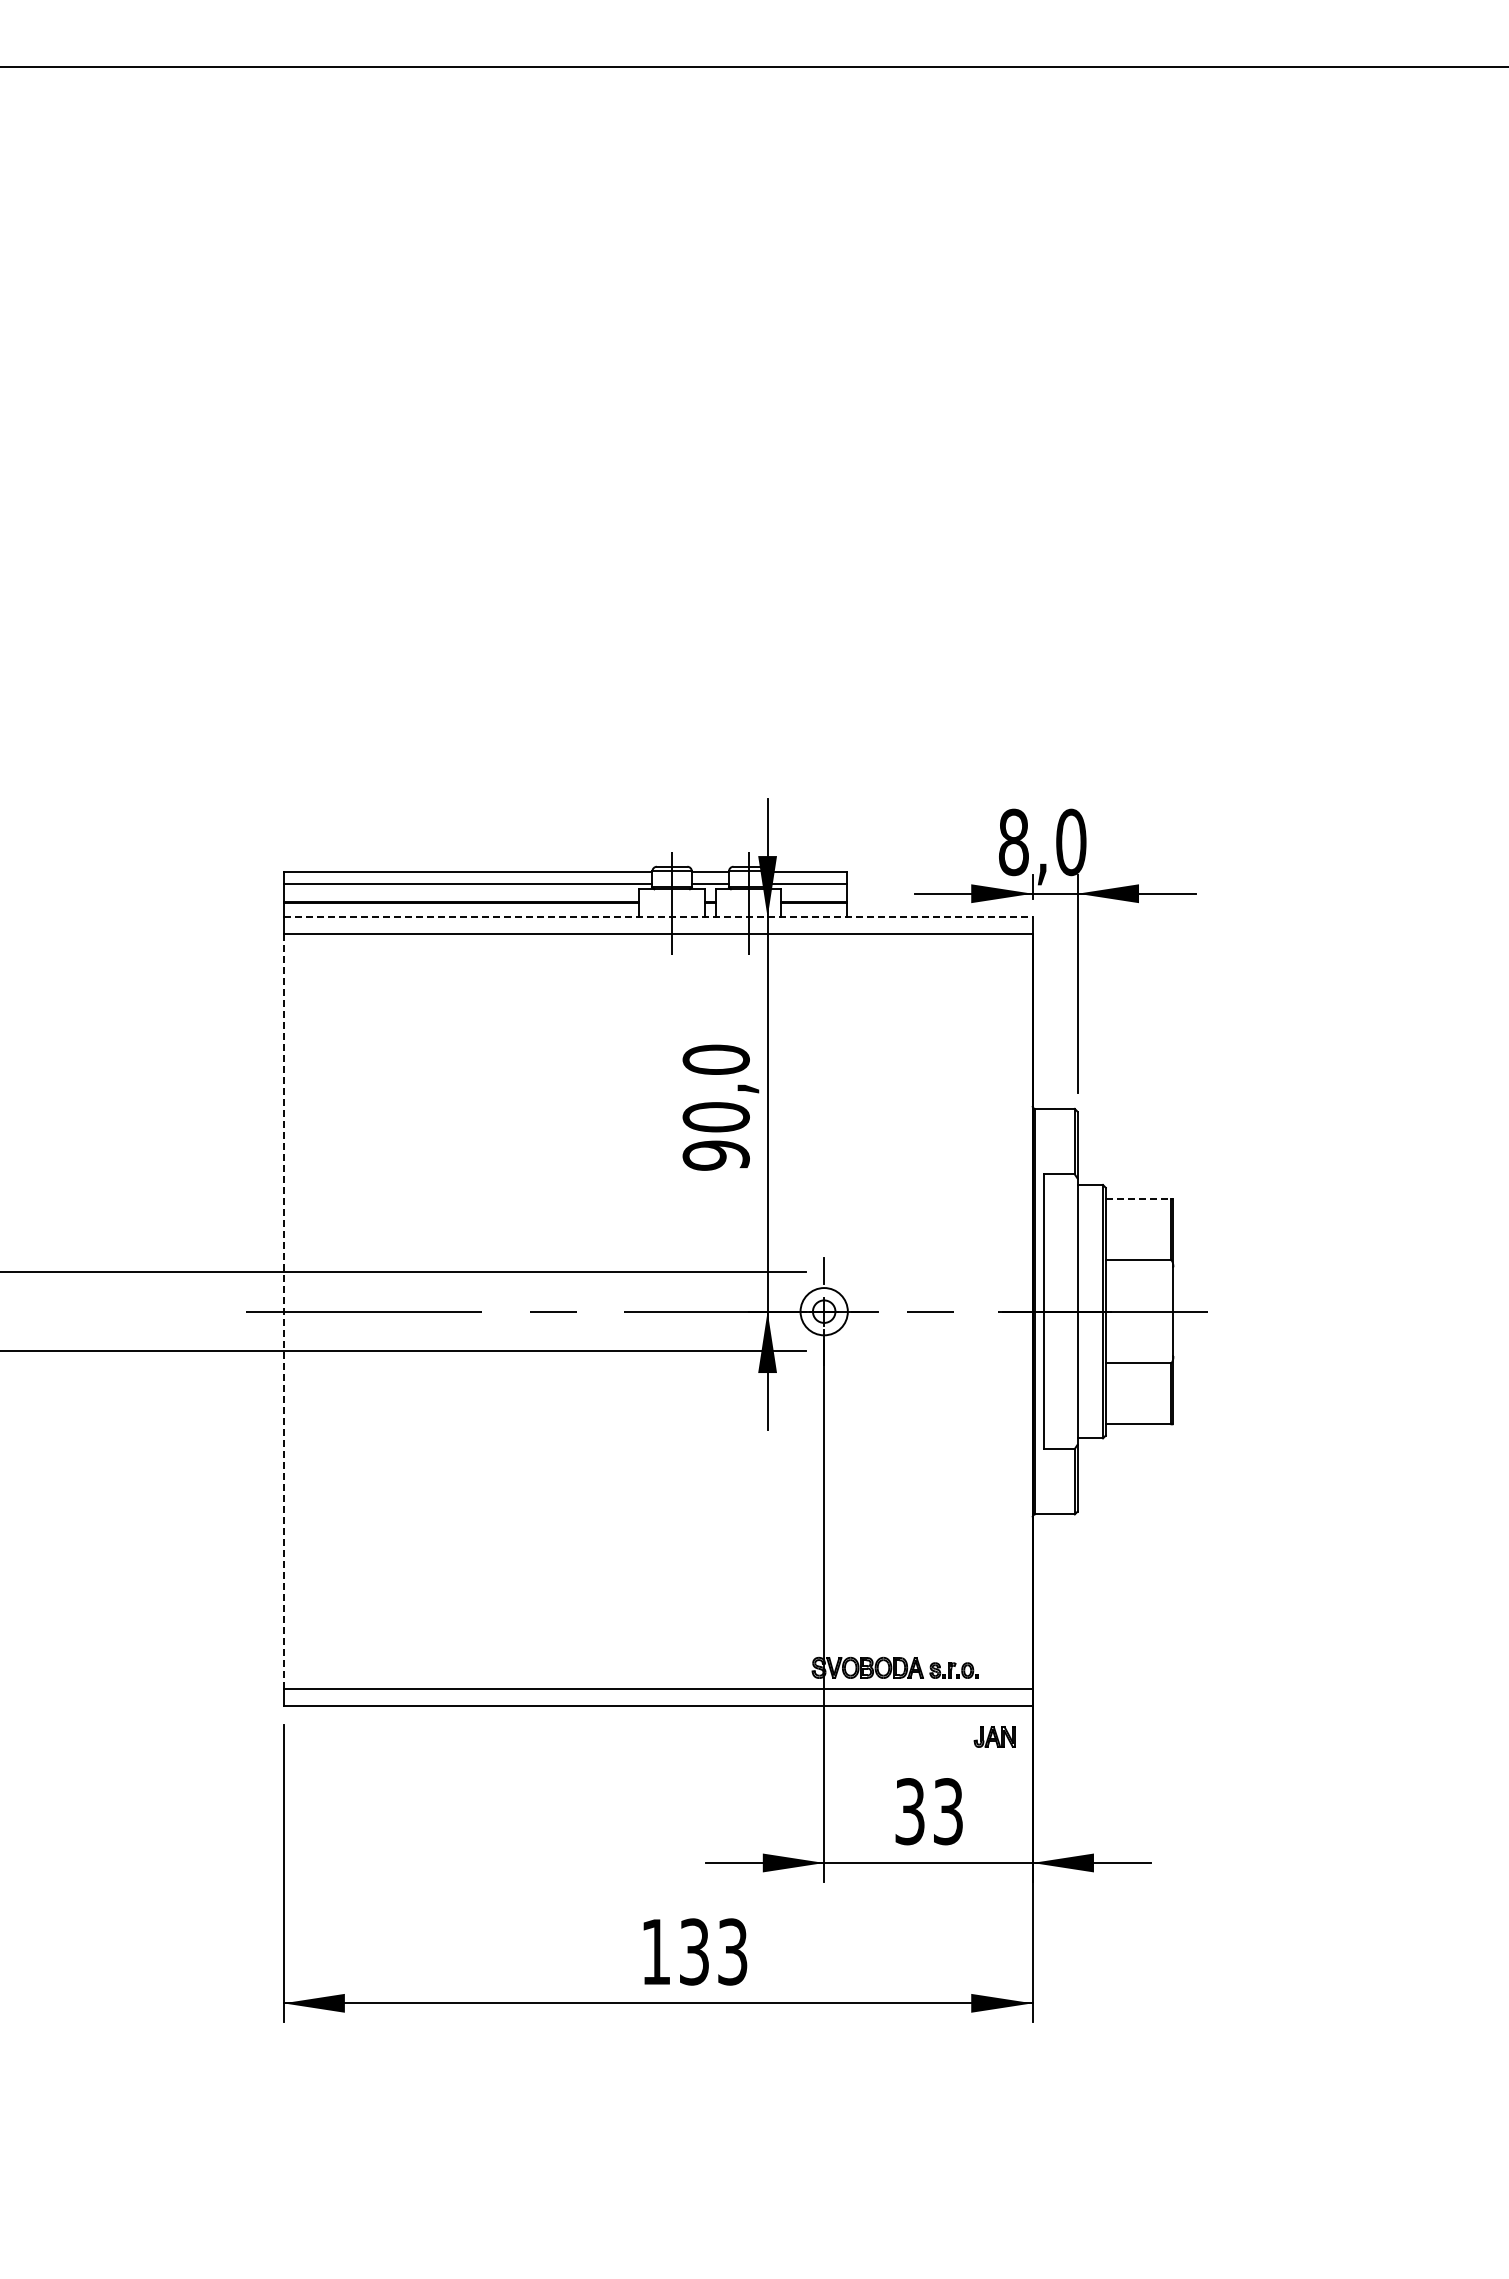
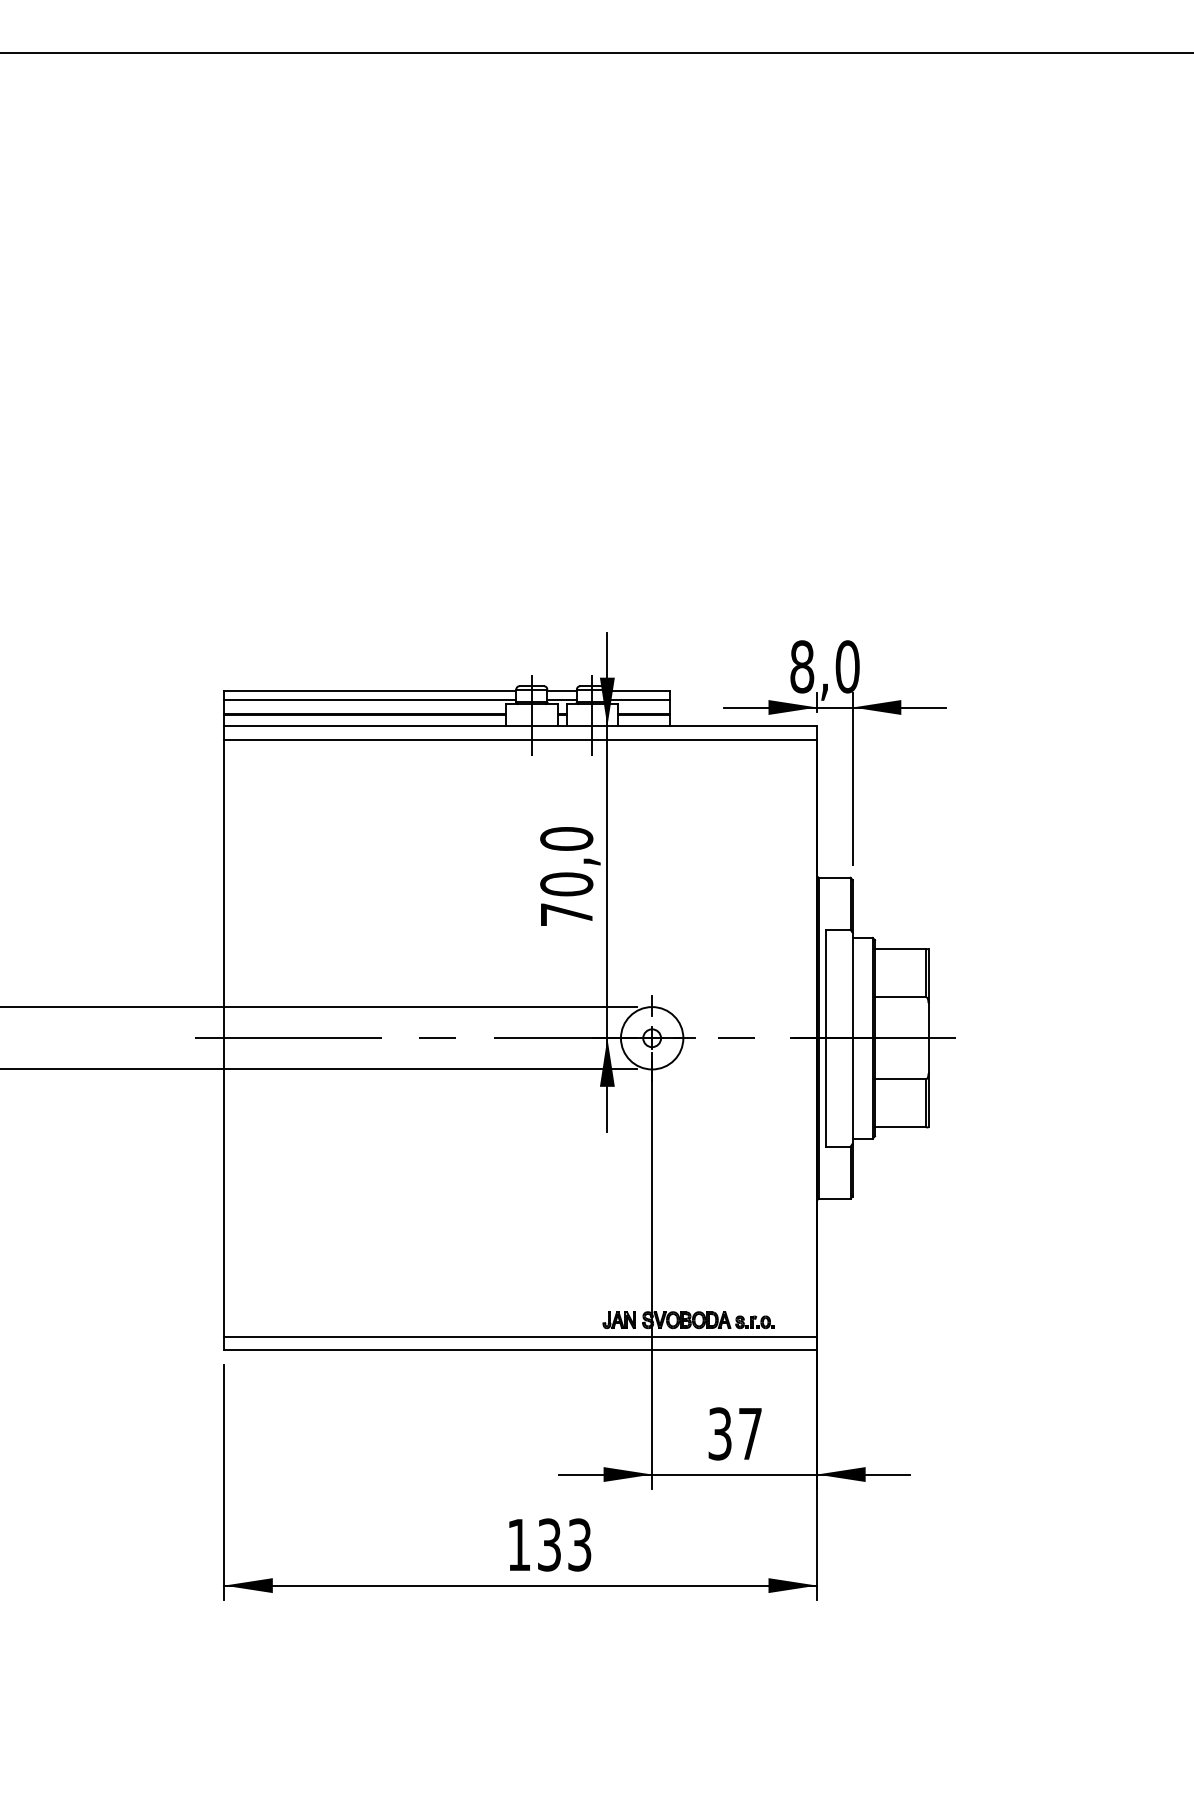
line: (658, 917) -> (521, 726), dashed -> solid
text: (715, 1155) -> (566, 914), 90,0 -> 70,0
line: (1138, 1199) -> (900, 949), dashed -> solid
circle: (823, 1311) -> (651, 1038), size x1.67
line: (283, 1312) -> (224, 1038), dashed -> solid
part: (994, 1736) -> (619, 1319), moved
text: (948, 1811) -> (750, 1433), 33 -> 37

